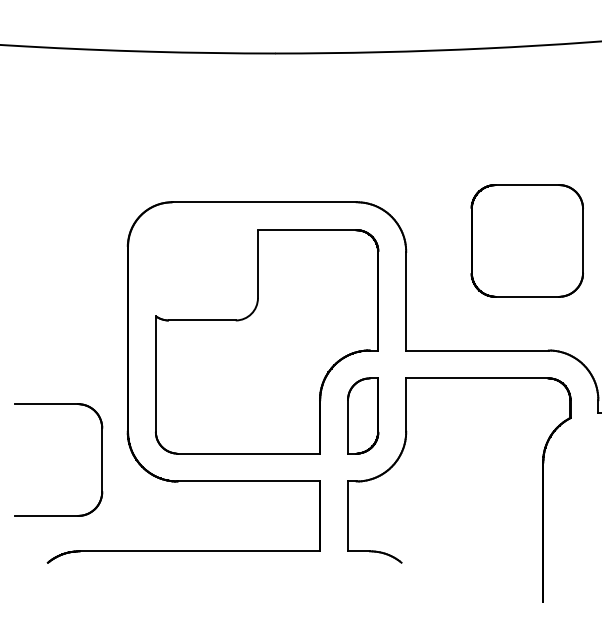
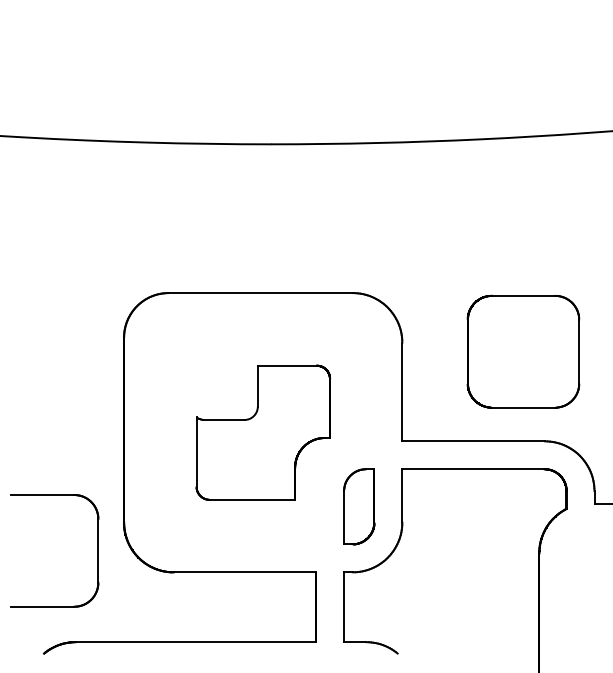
part: (527, 240) -> (523, 351), moved
part: (267, 341) -> (263, 432), size x0.6

